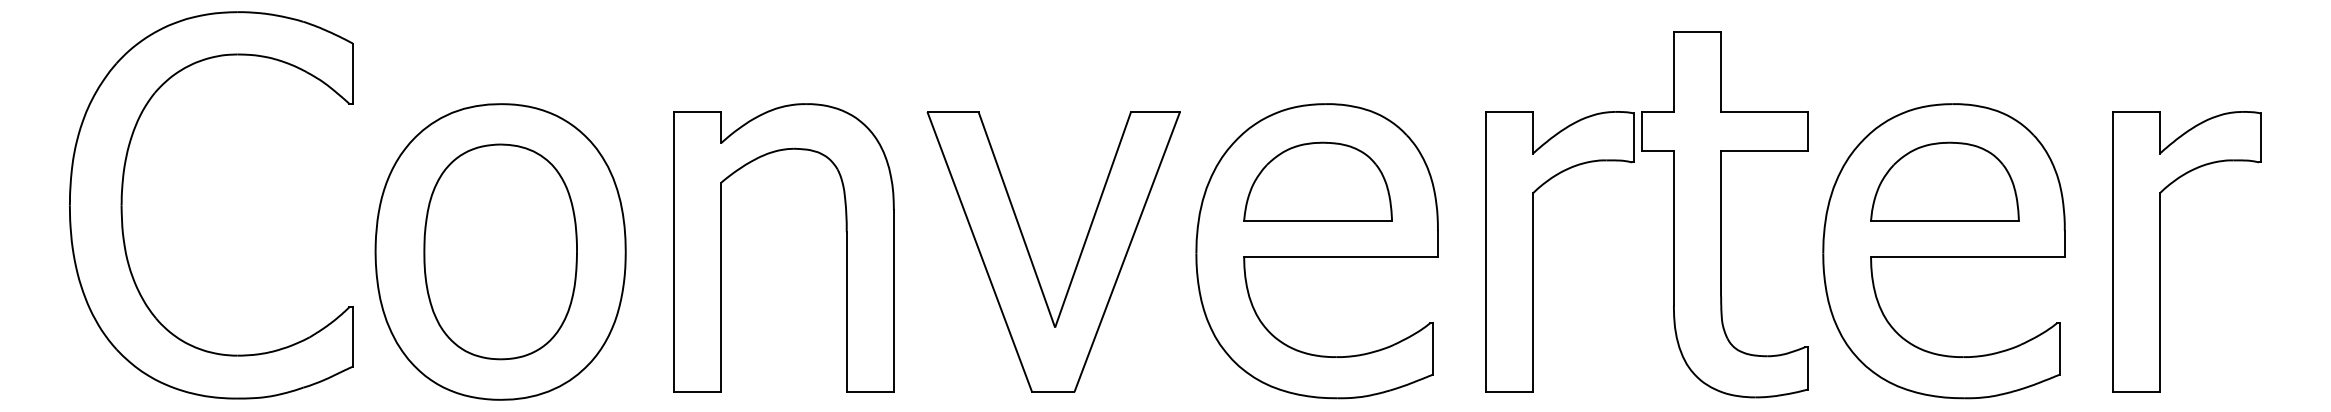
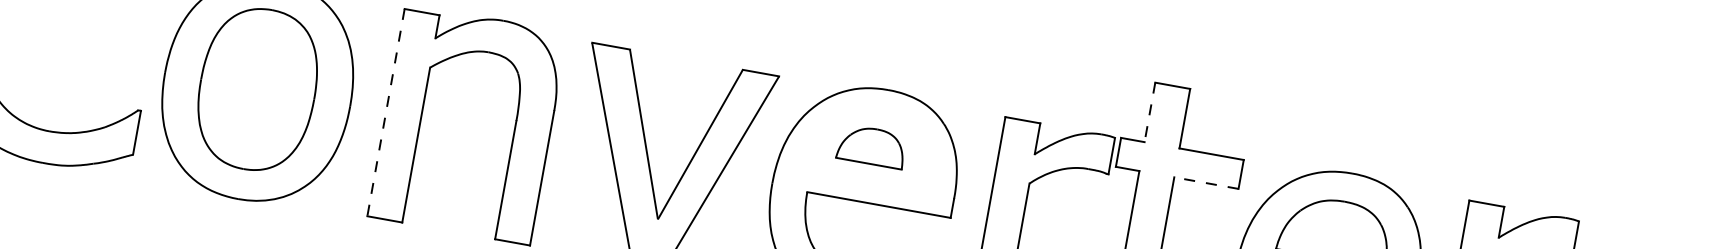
line: (1673, 72) -> (1149, 112), solid -> dashed
line: (1763, 151) -> (1205, 183), solid -> dashed
part: (1317, 181) -> (871, 146), size x0.6
line: (674, 252) -> (386, 113), solid -> dashed

